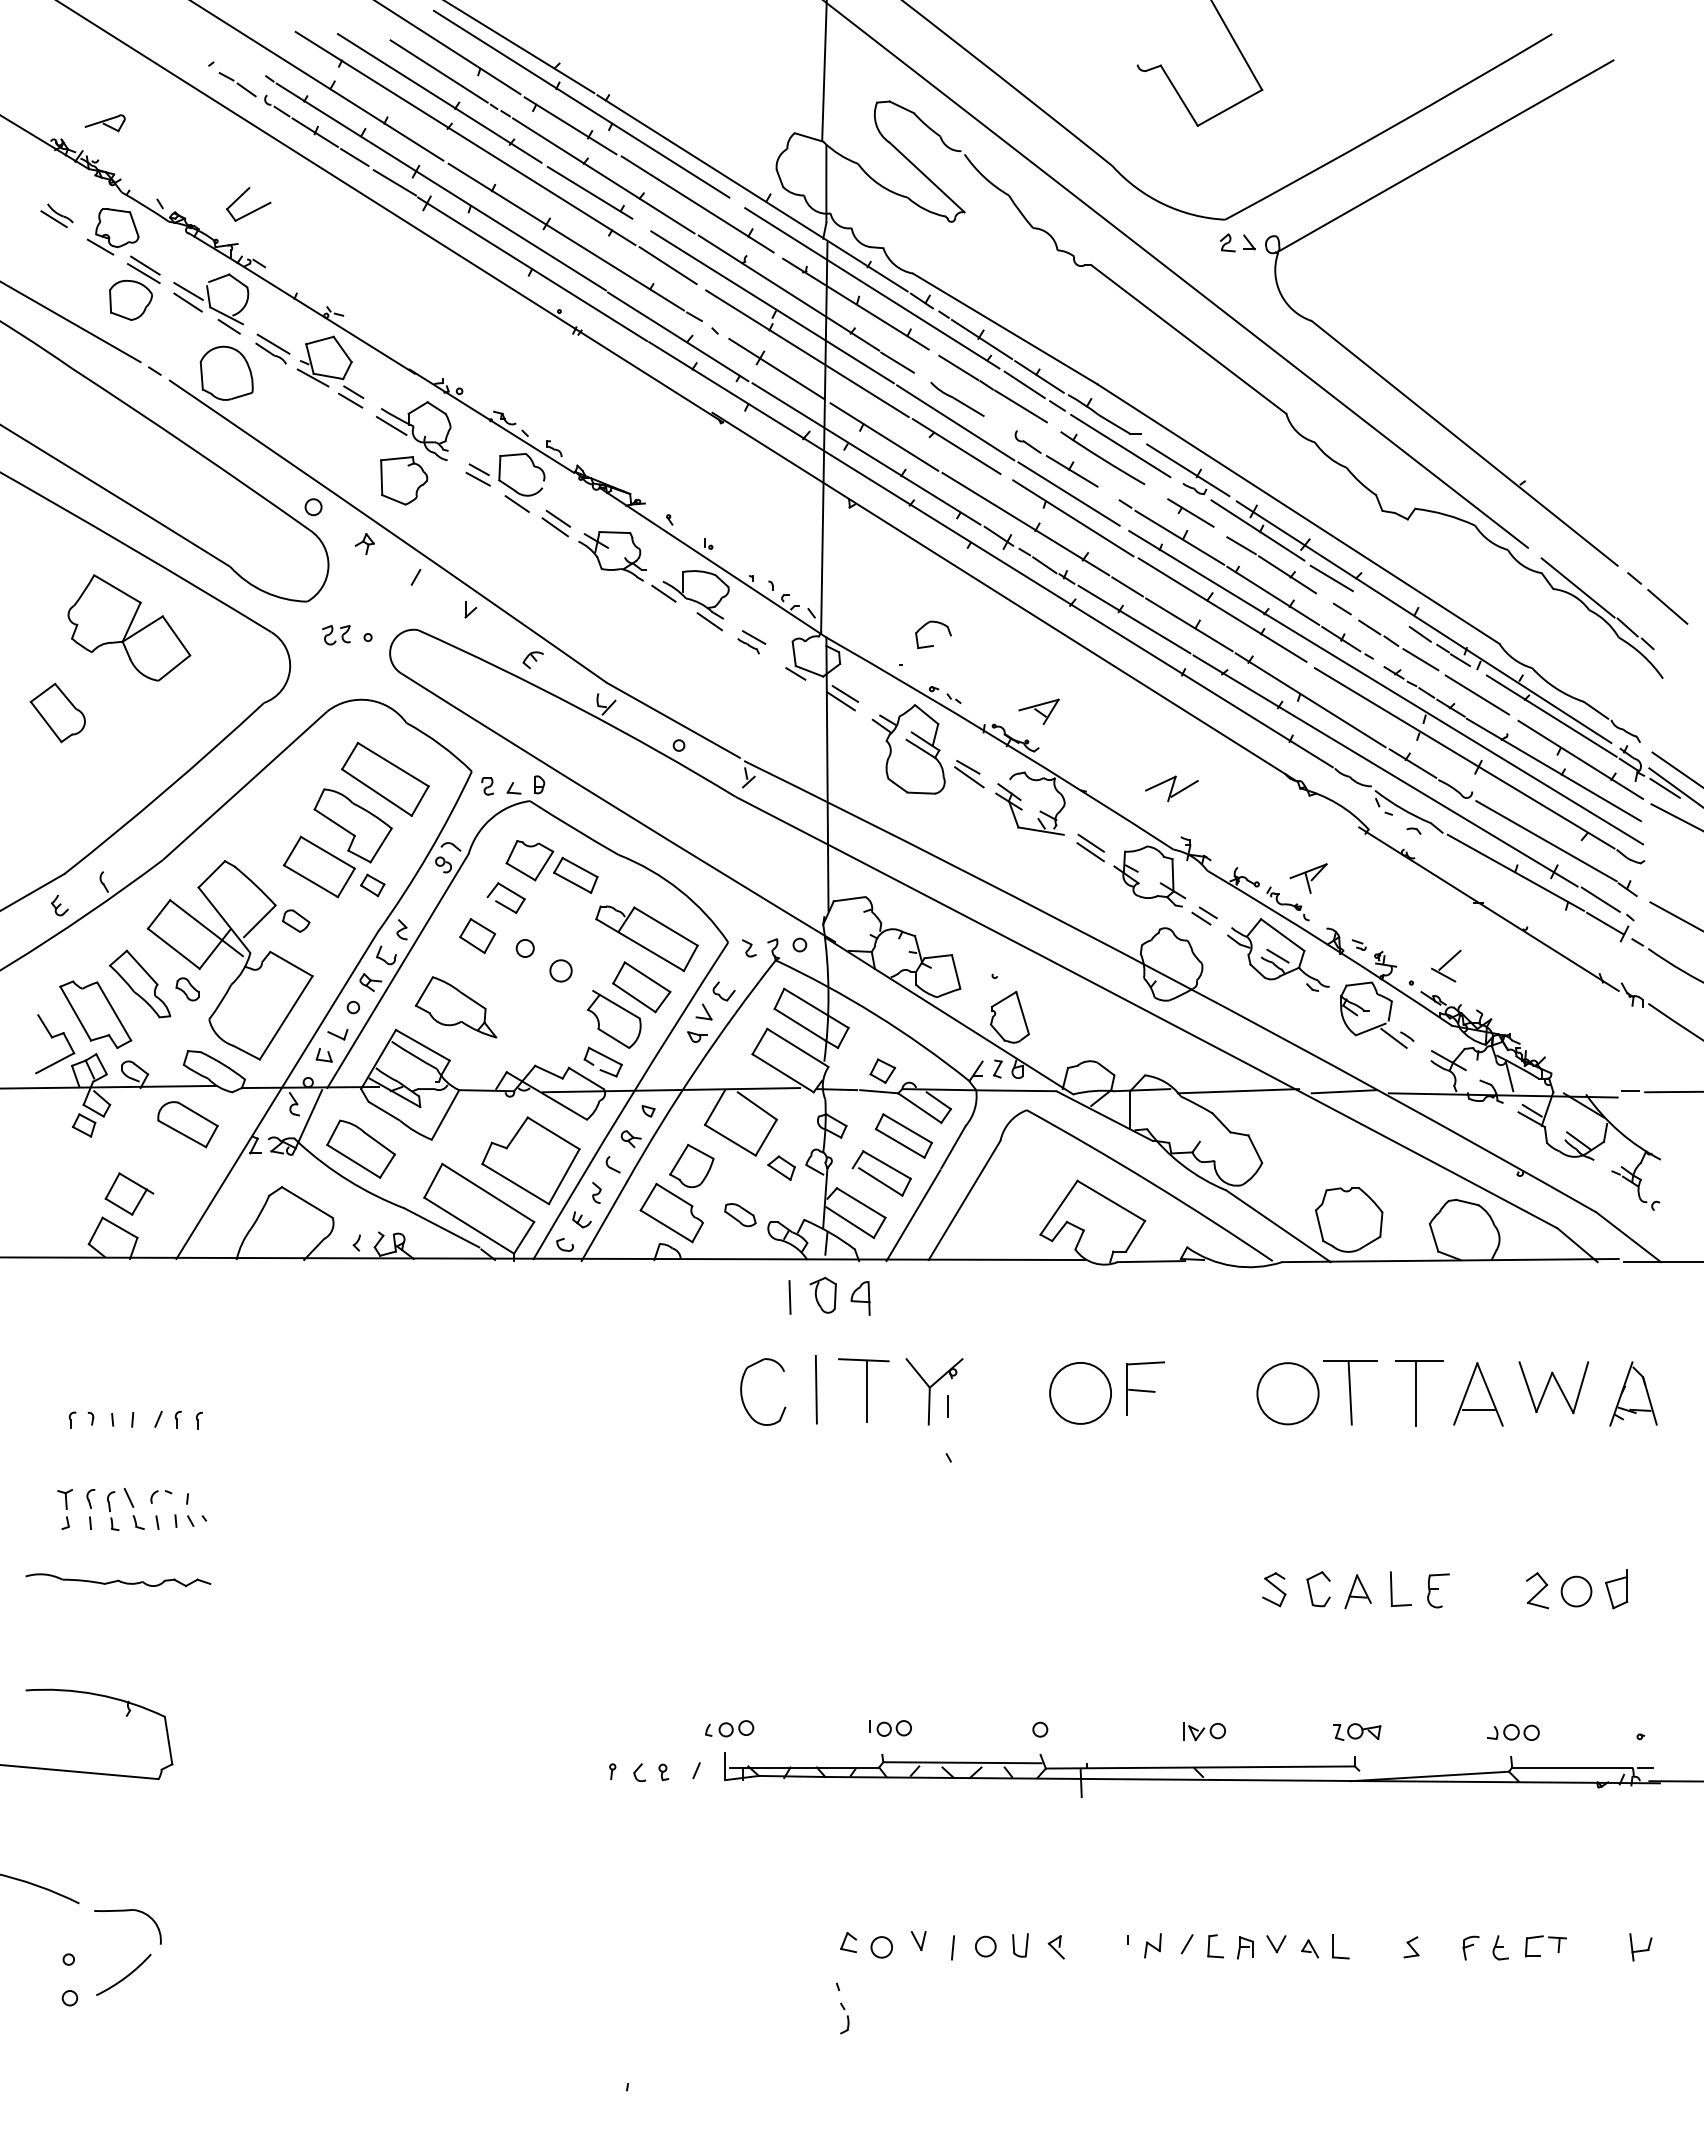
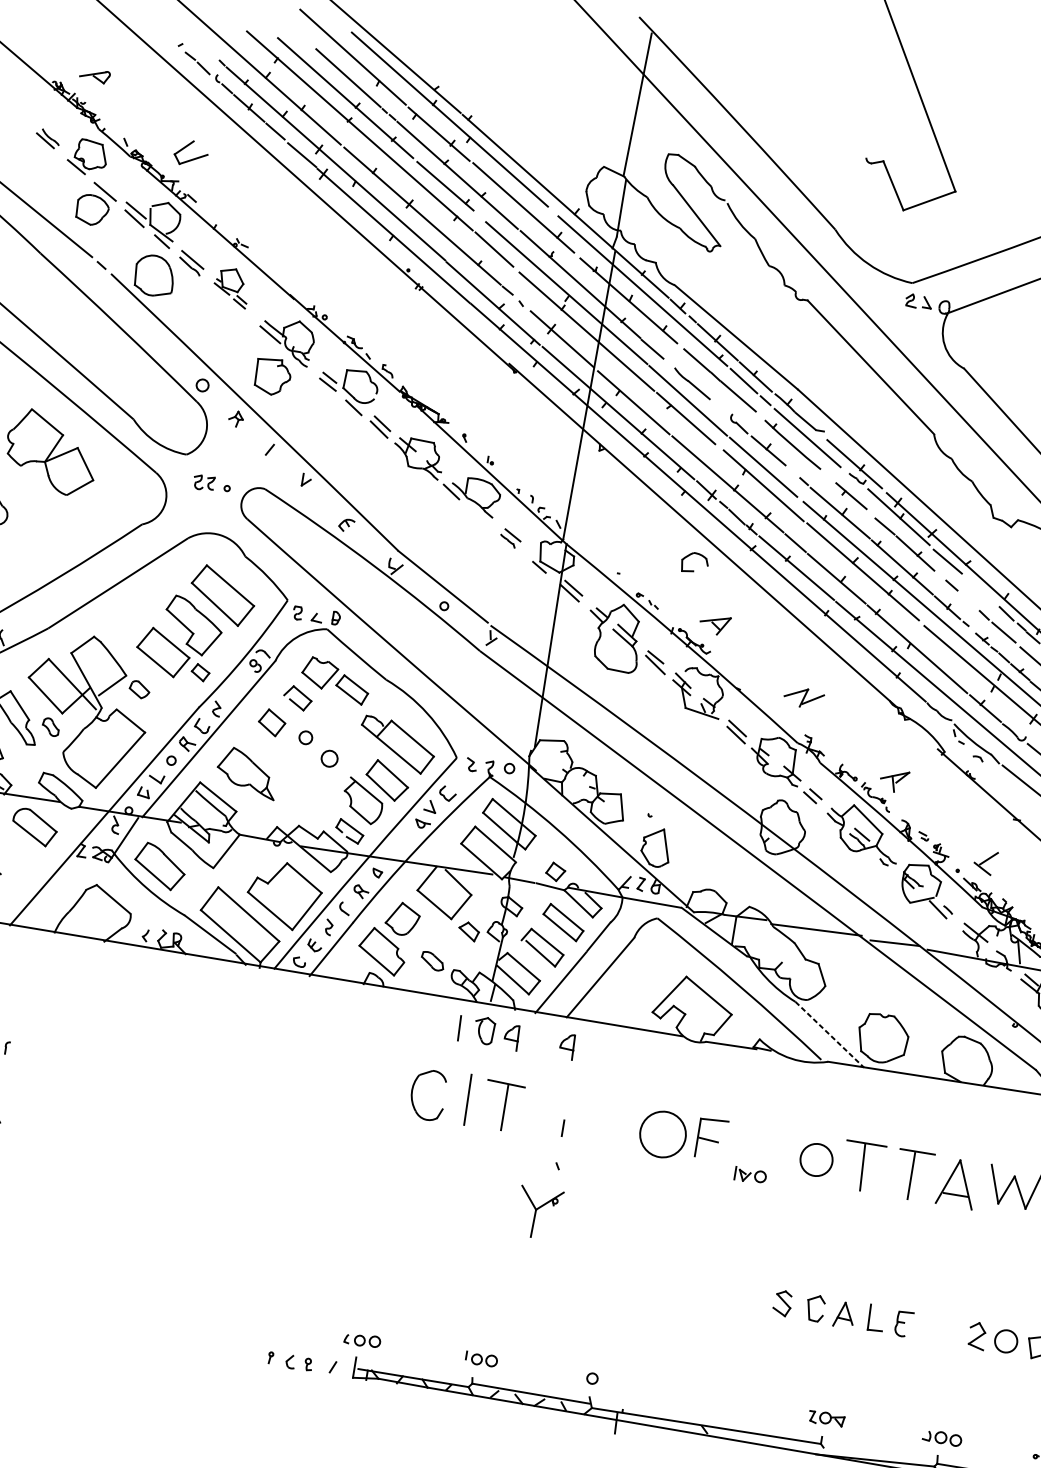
line: (145, 265) -> (107, 186), removed
part: (330, 371) -> (231, 287), size x0.7
line: (709, 621) -> (481, 518), removed
line: (1369, 627) -> (969, 602), removed
part: (933, 645) -> (693, 571), moved
line: (1278, 1226) -> (829, 1034), solid -> dashed
part: (935, 1298) -> (567, 1046), added
part: (934, 1391) -> (539, 1213), moved
circle: (1287, 1393) -> (816, 1159), size x0.7
part: (1204, 1731) -> (750, 1175), moved

